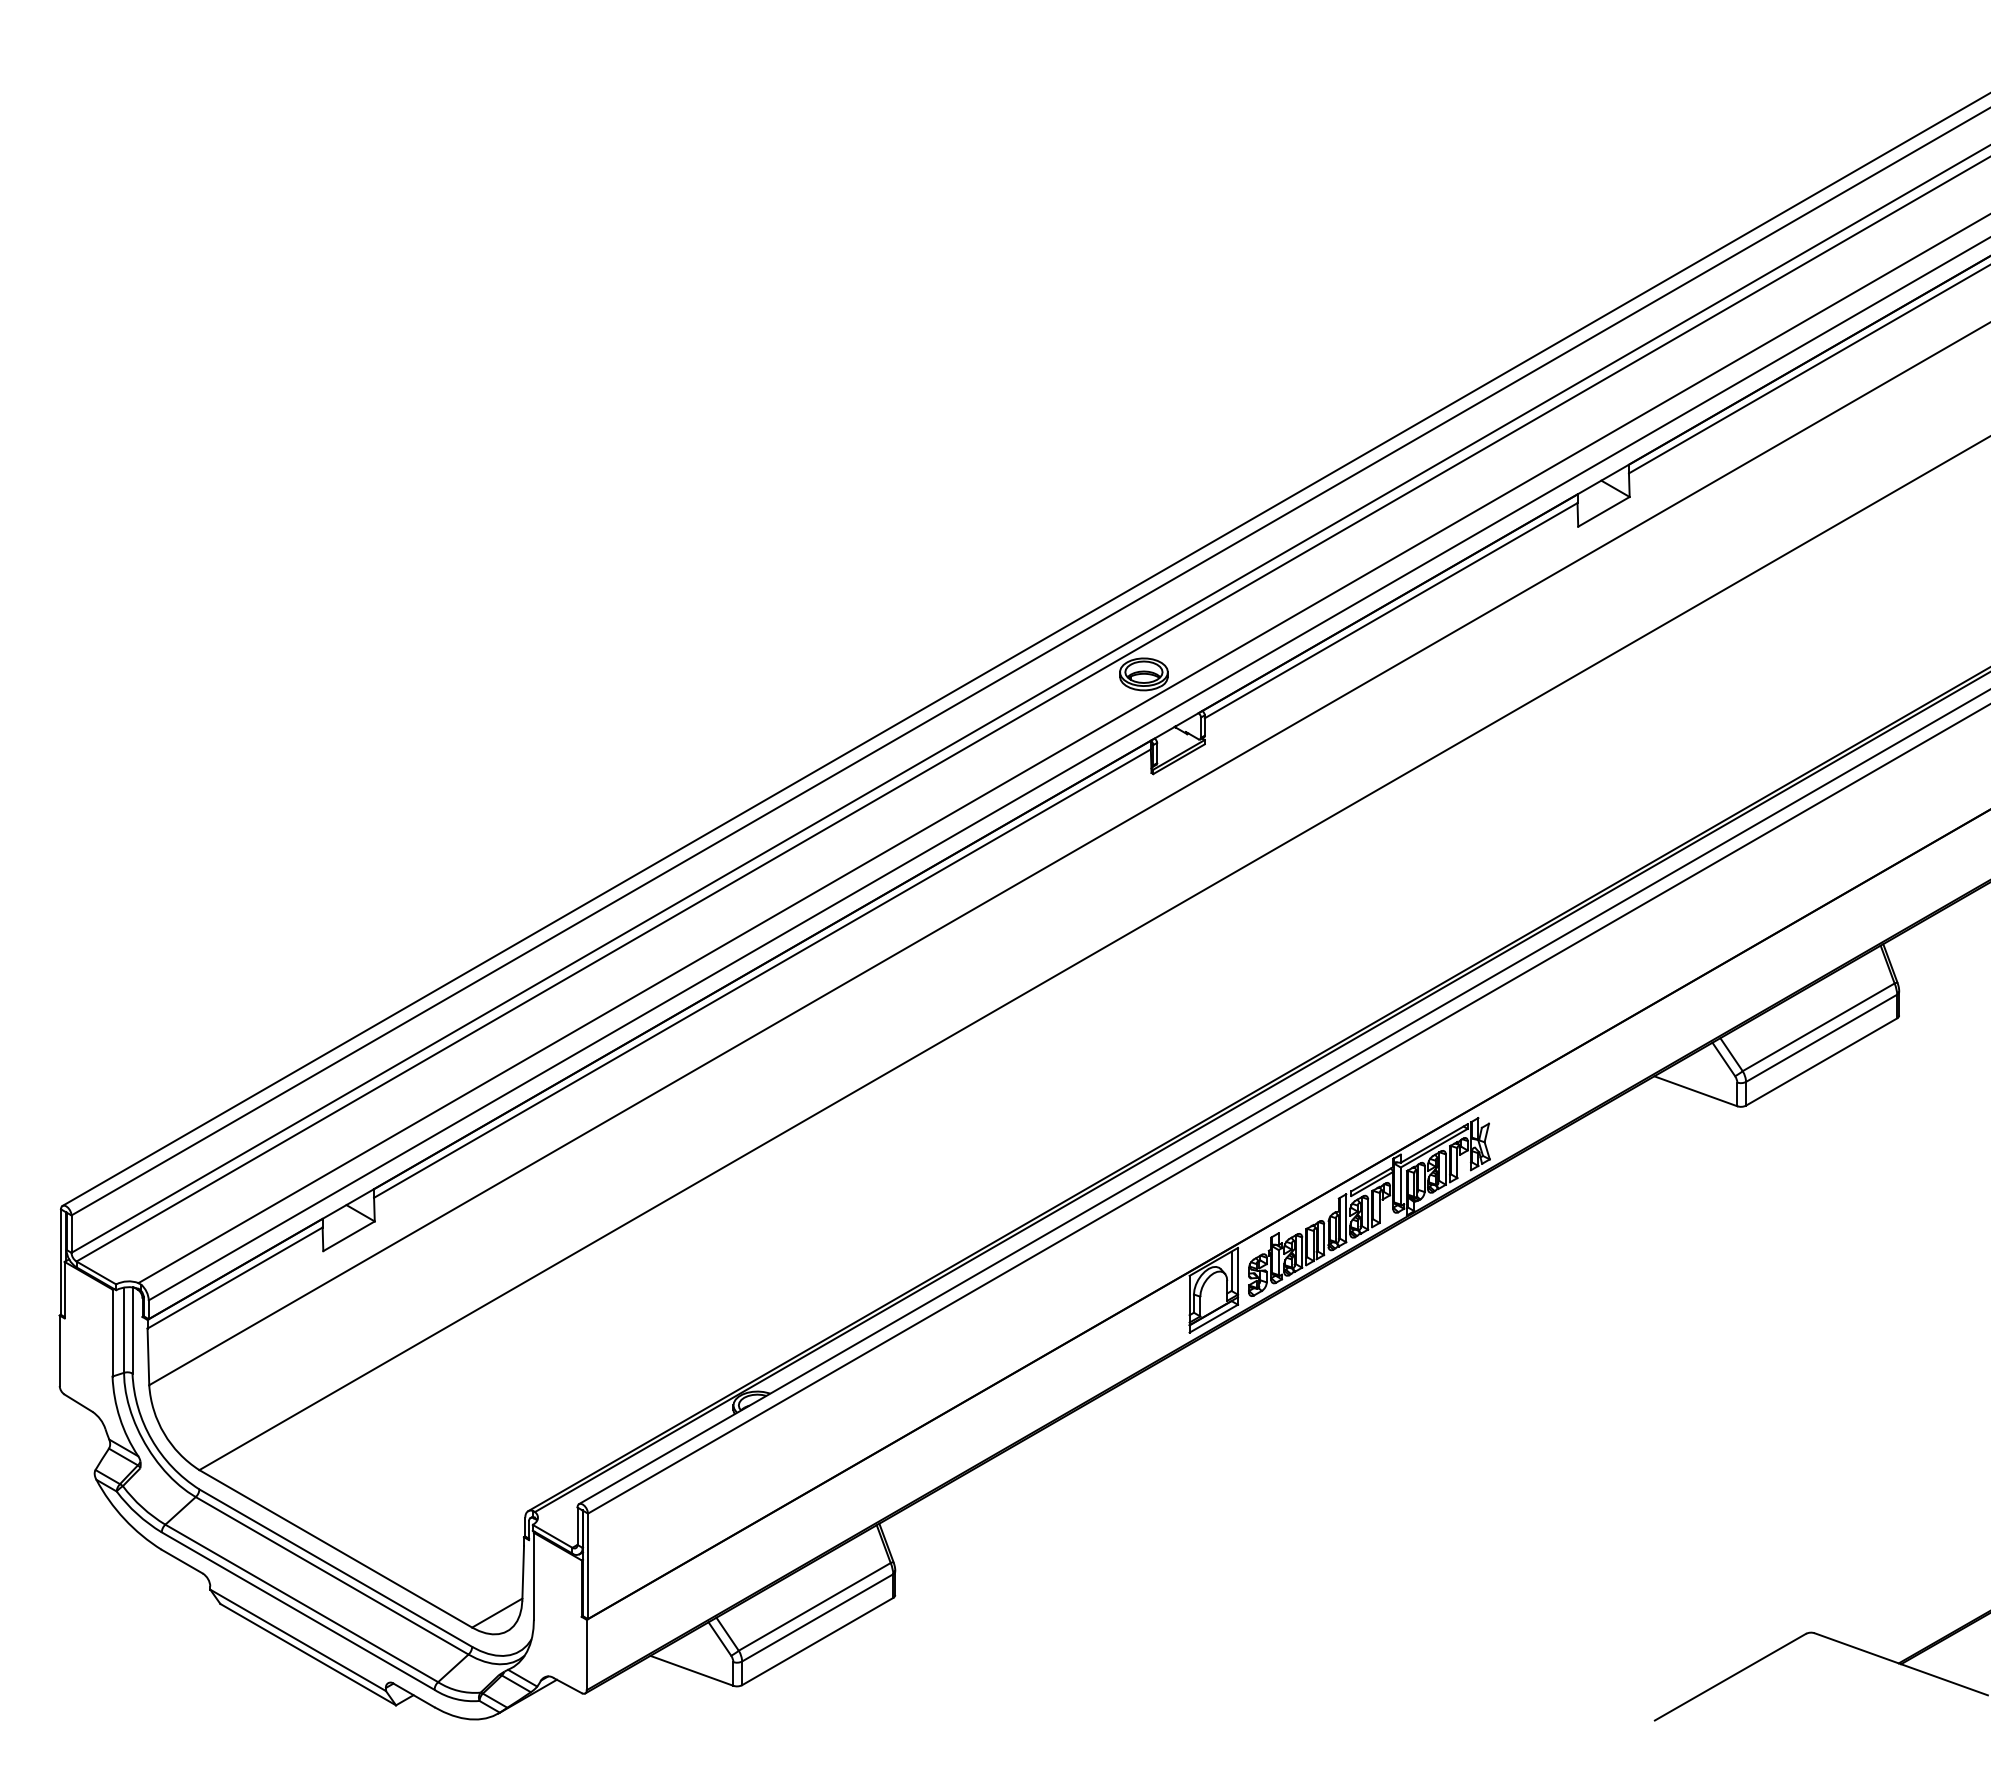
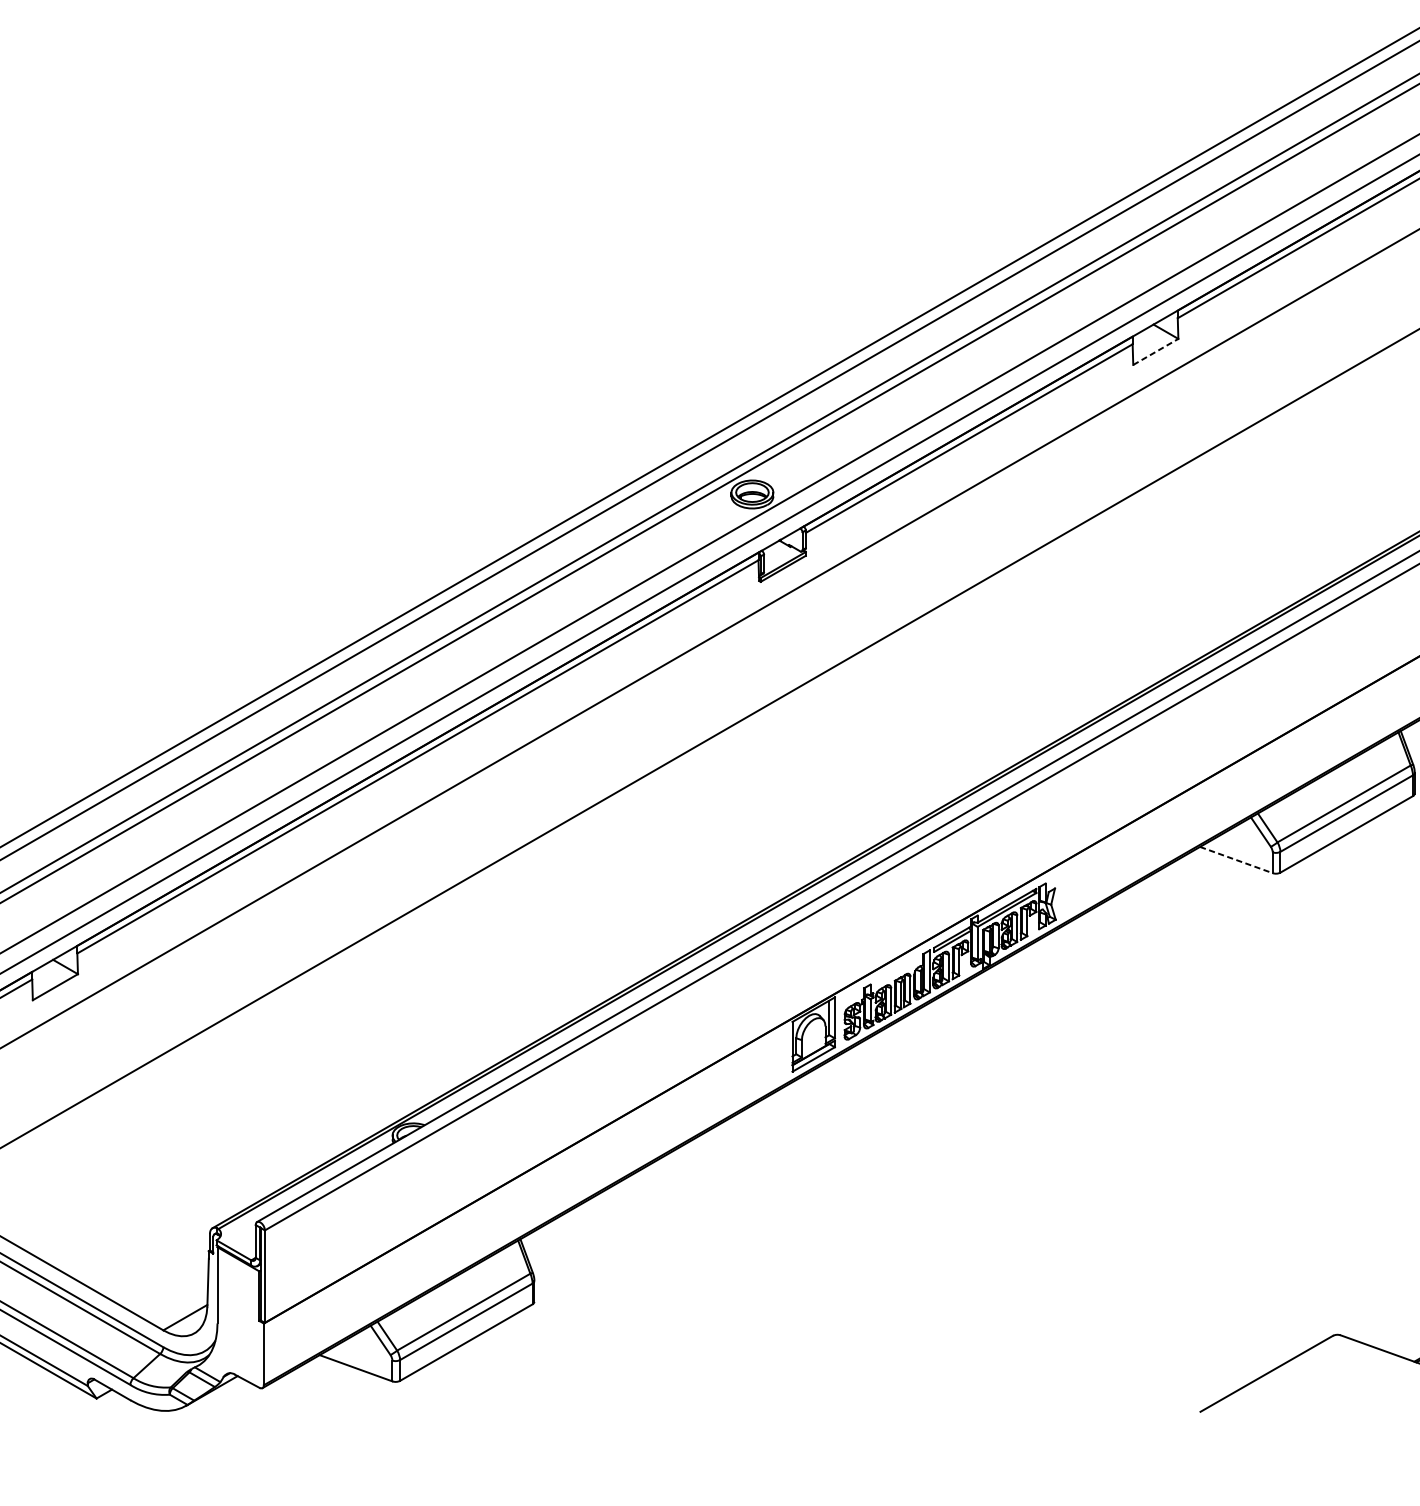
line: (1603, 511) -> (1155, 351), solid -> dashed
line: (1696, 1091) -> (1236, 860), solid -> dashed

